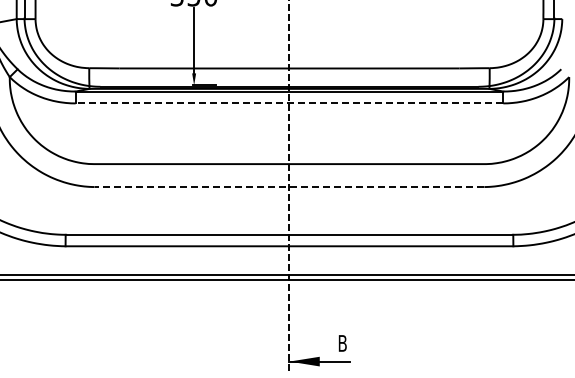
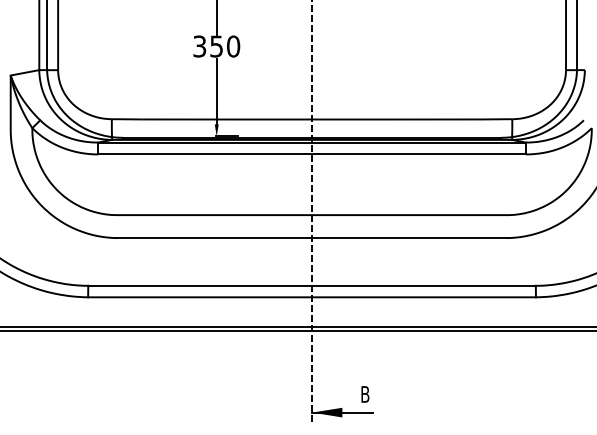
line: (289, 103) -> (312, 154), dashed -> solid
line: (289, 187) -> (312, 238), dashed -> solid

